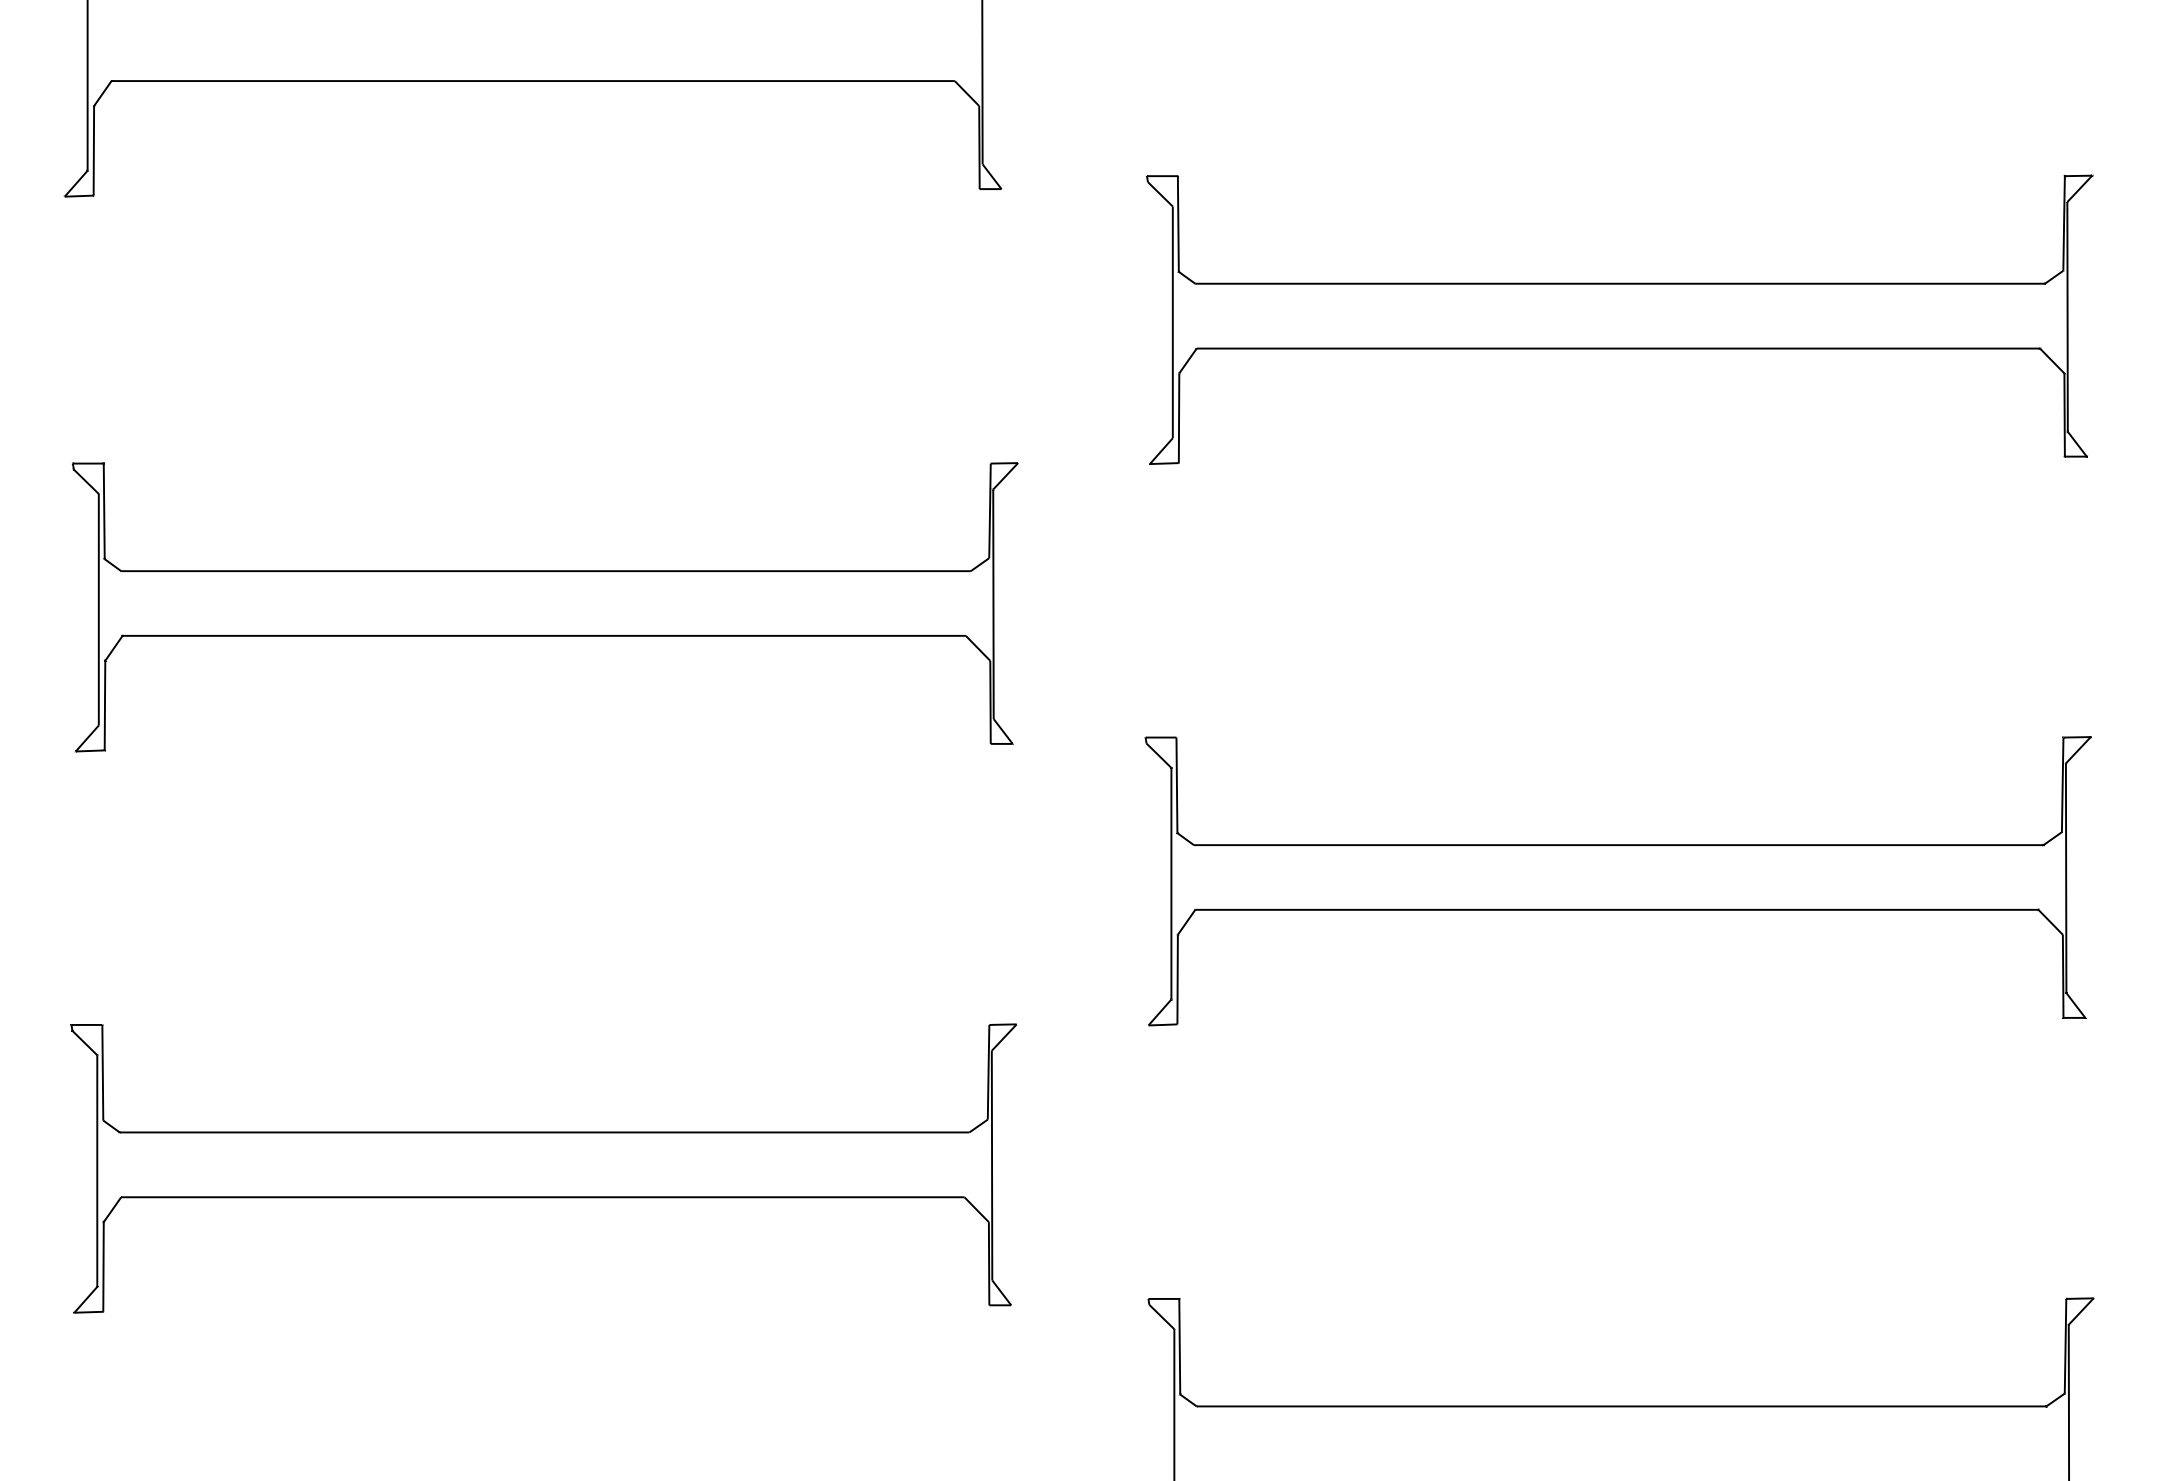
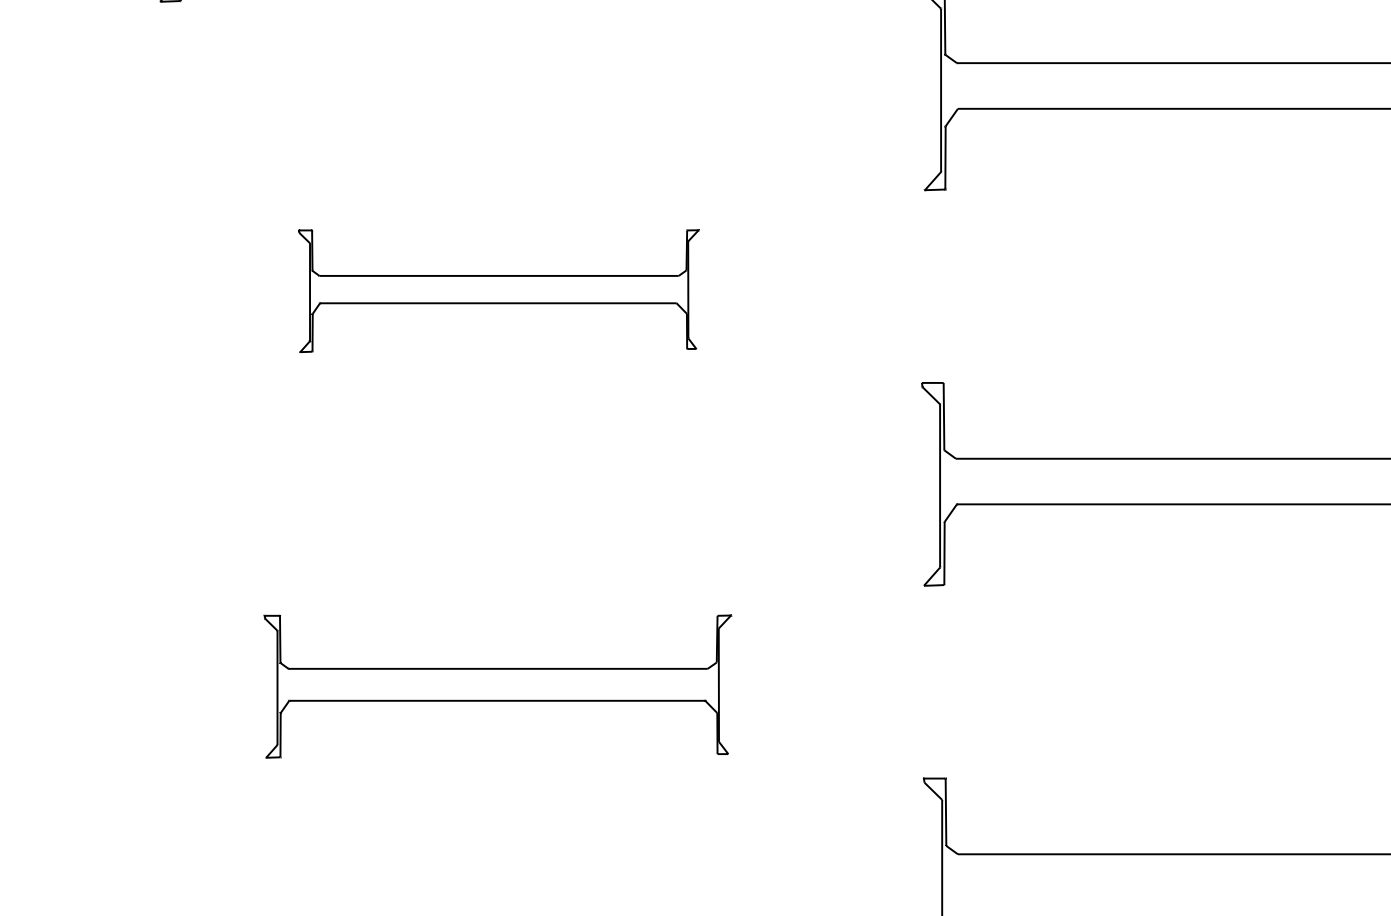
part: (544, 607) -> (498, 291), size x0.6
part: (543, 1168) -> (497, 686), size x0.7

